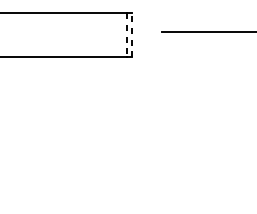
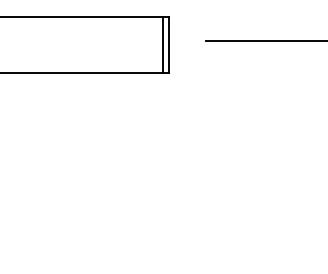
line: (132, 34) -> (168, 44), dashed -> solid
line: (127, 35) -> (162, 45), dashed -> solid

